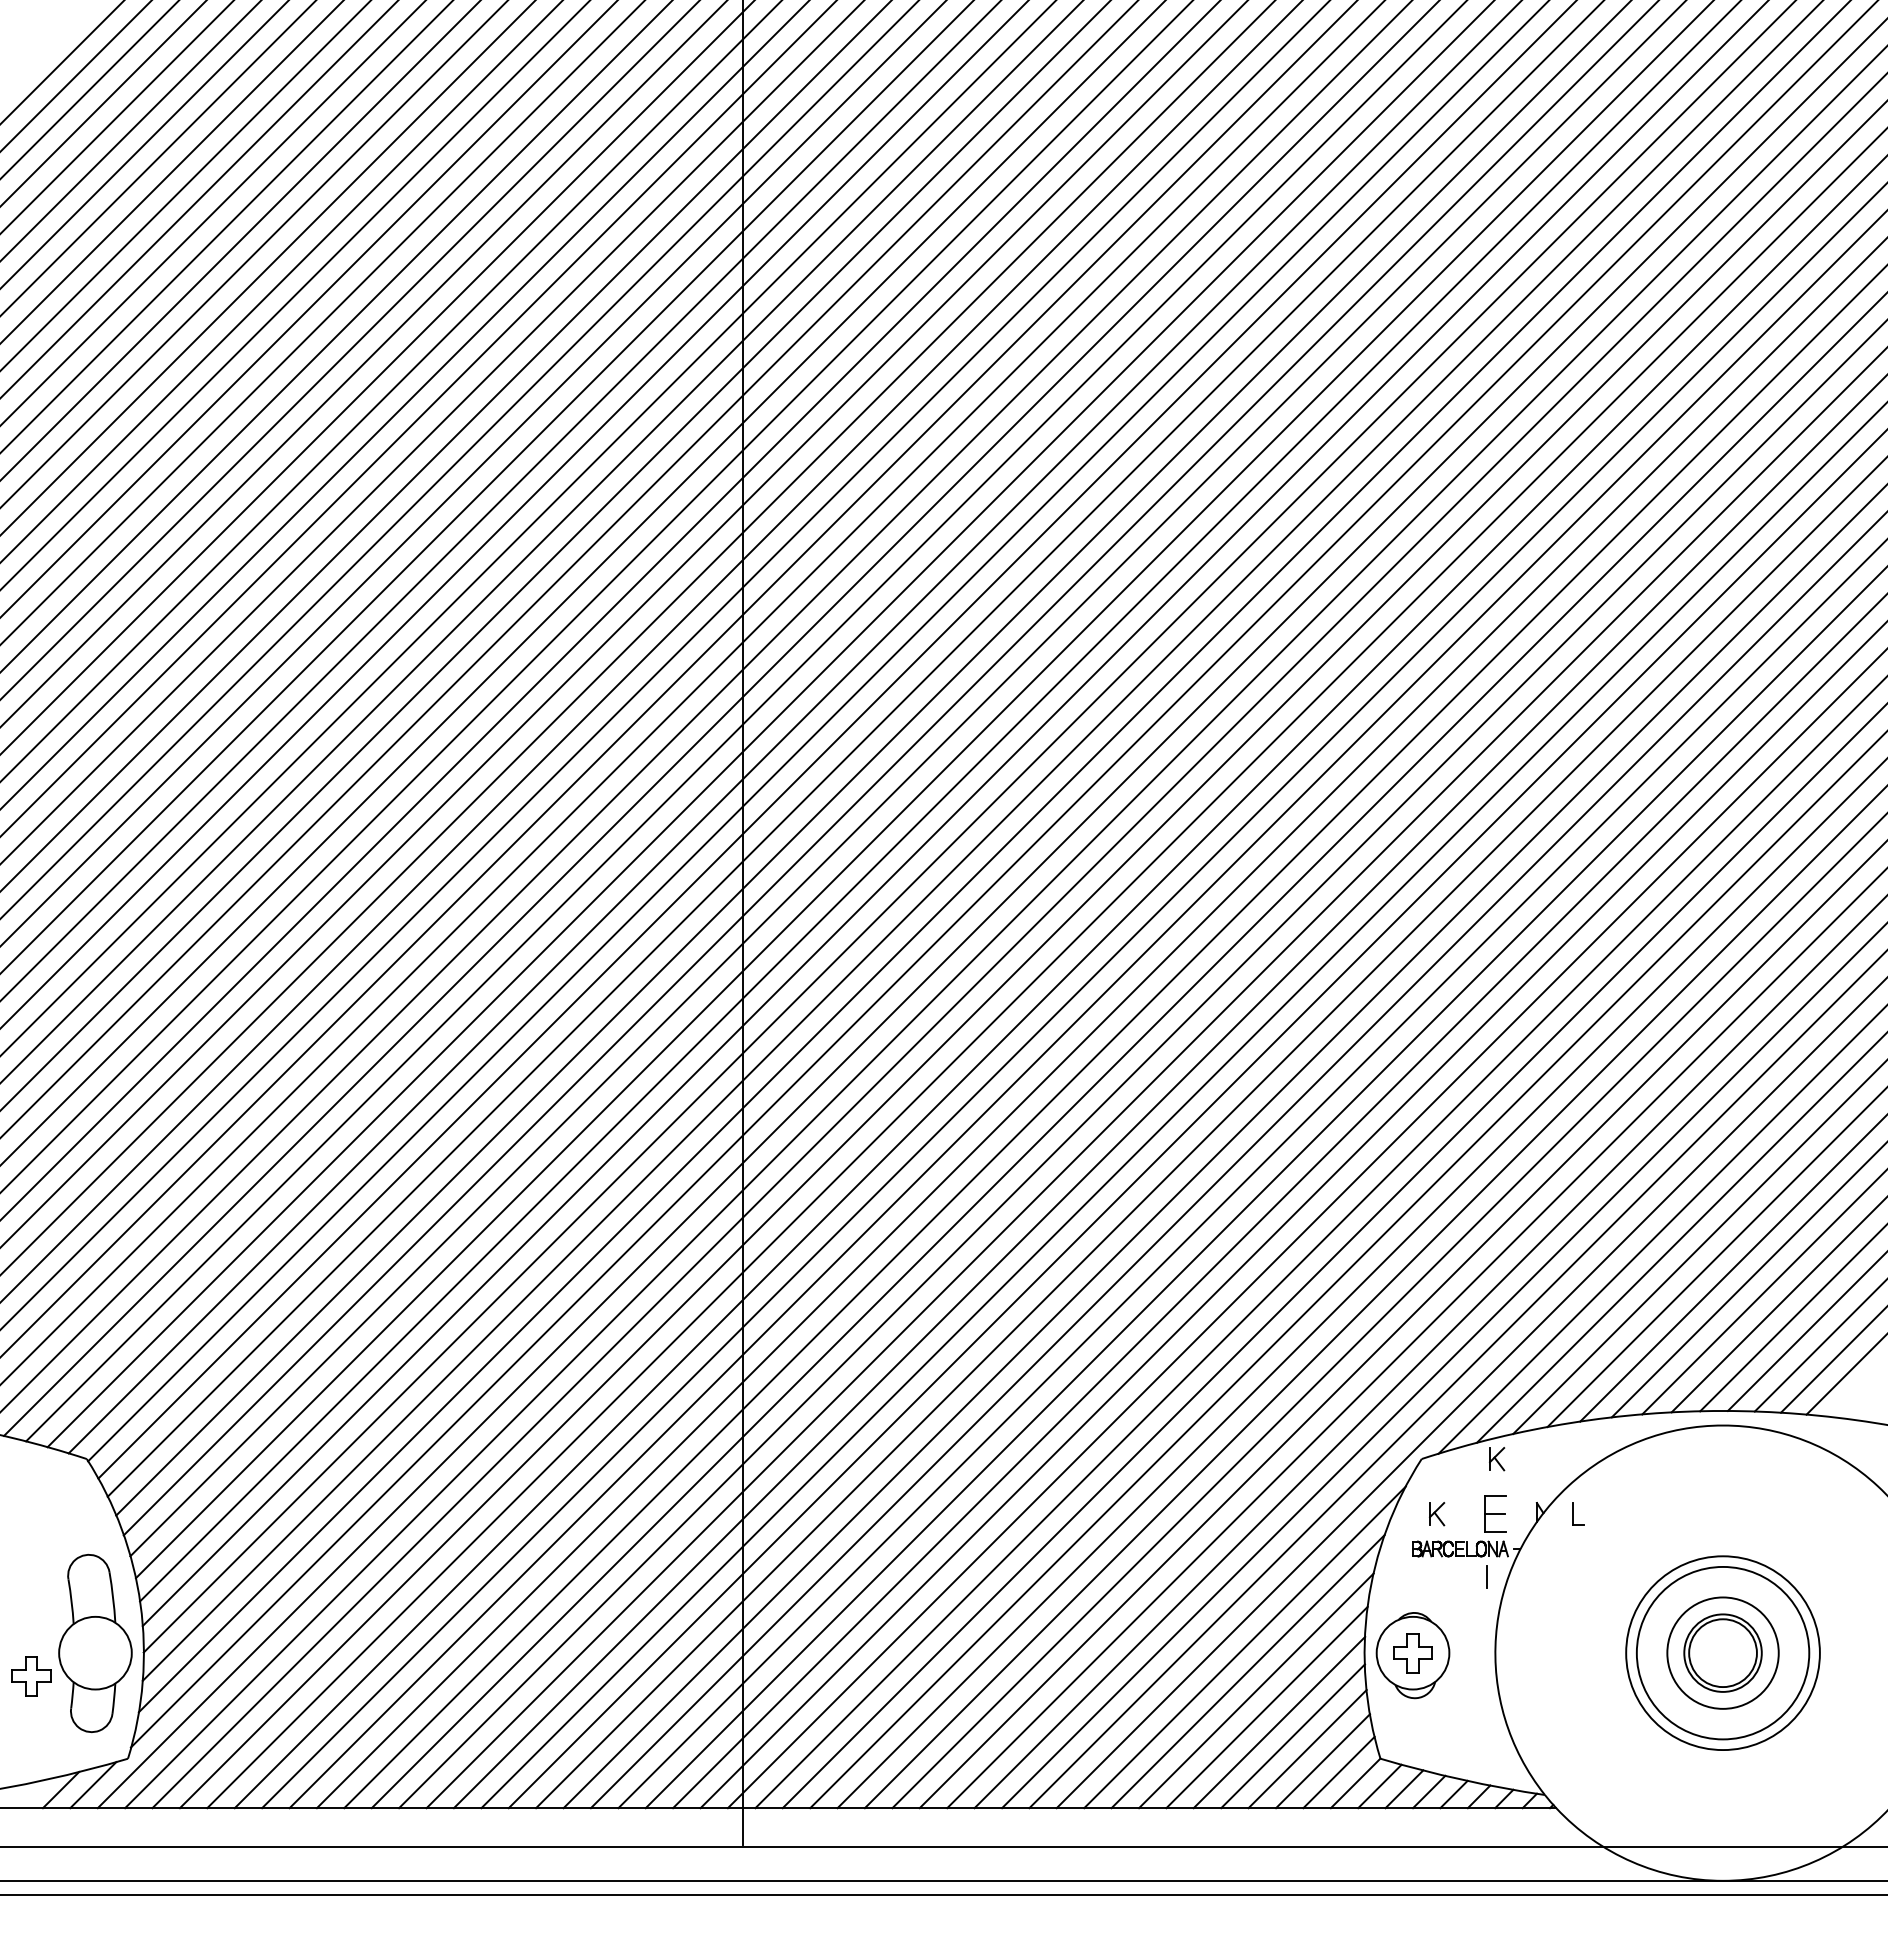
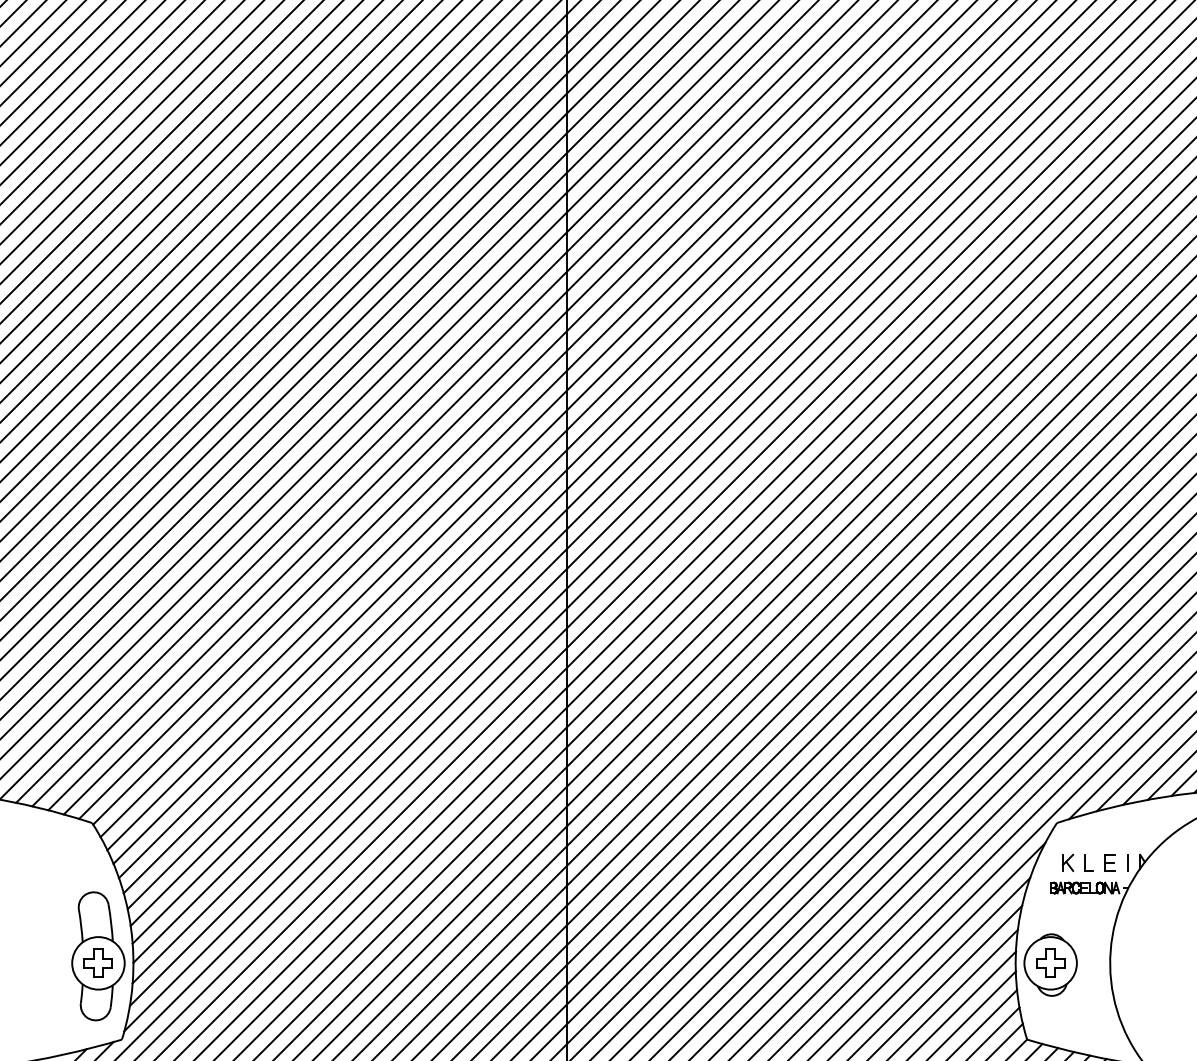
part: (1497, 1459) -> (1111, 823), removed
part: (1495, 1513) -> (1110, 862), size x0.62
part: (1578, 1513) -> (1089, 862), moved
line: (1486, 1576) -> (1126, 862), moved
part: (31, 1676) -> (98, 963), moved

